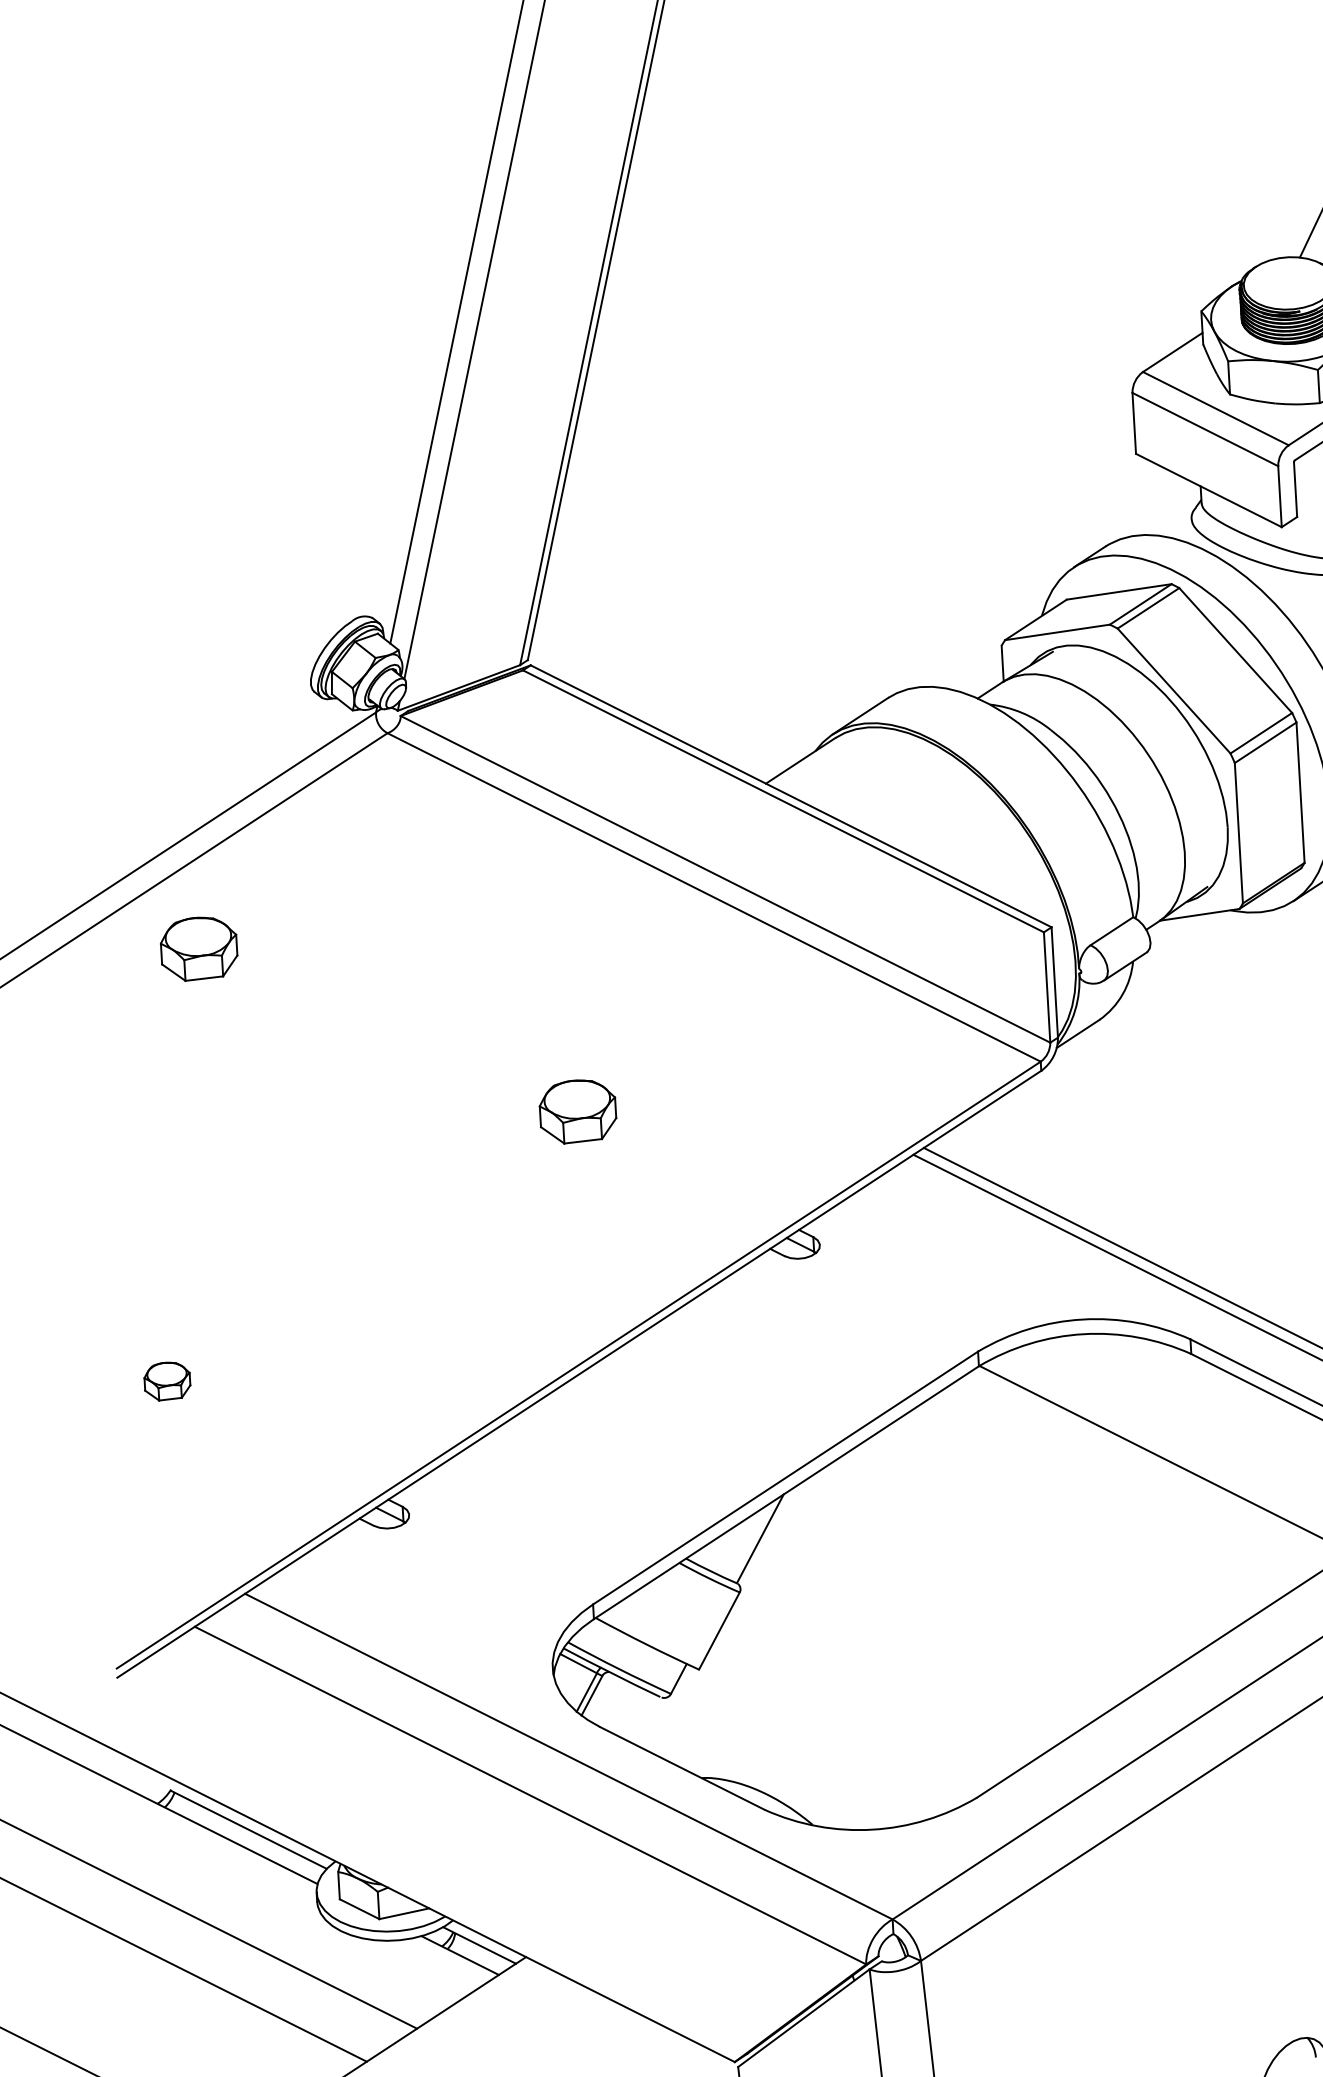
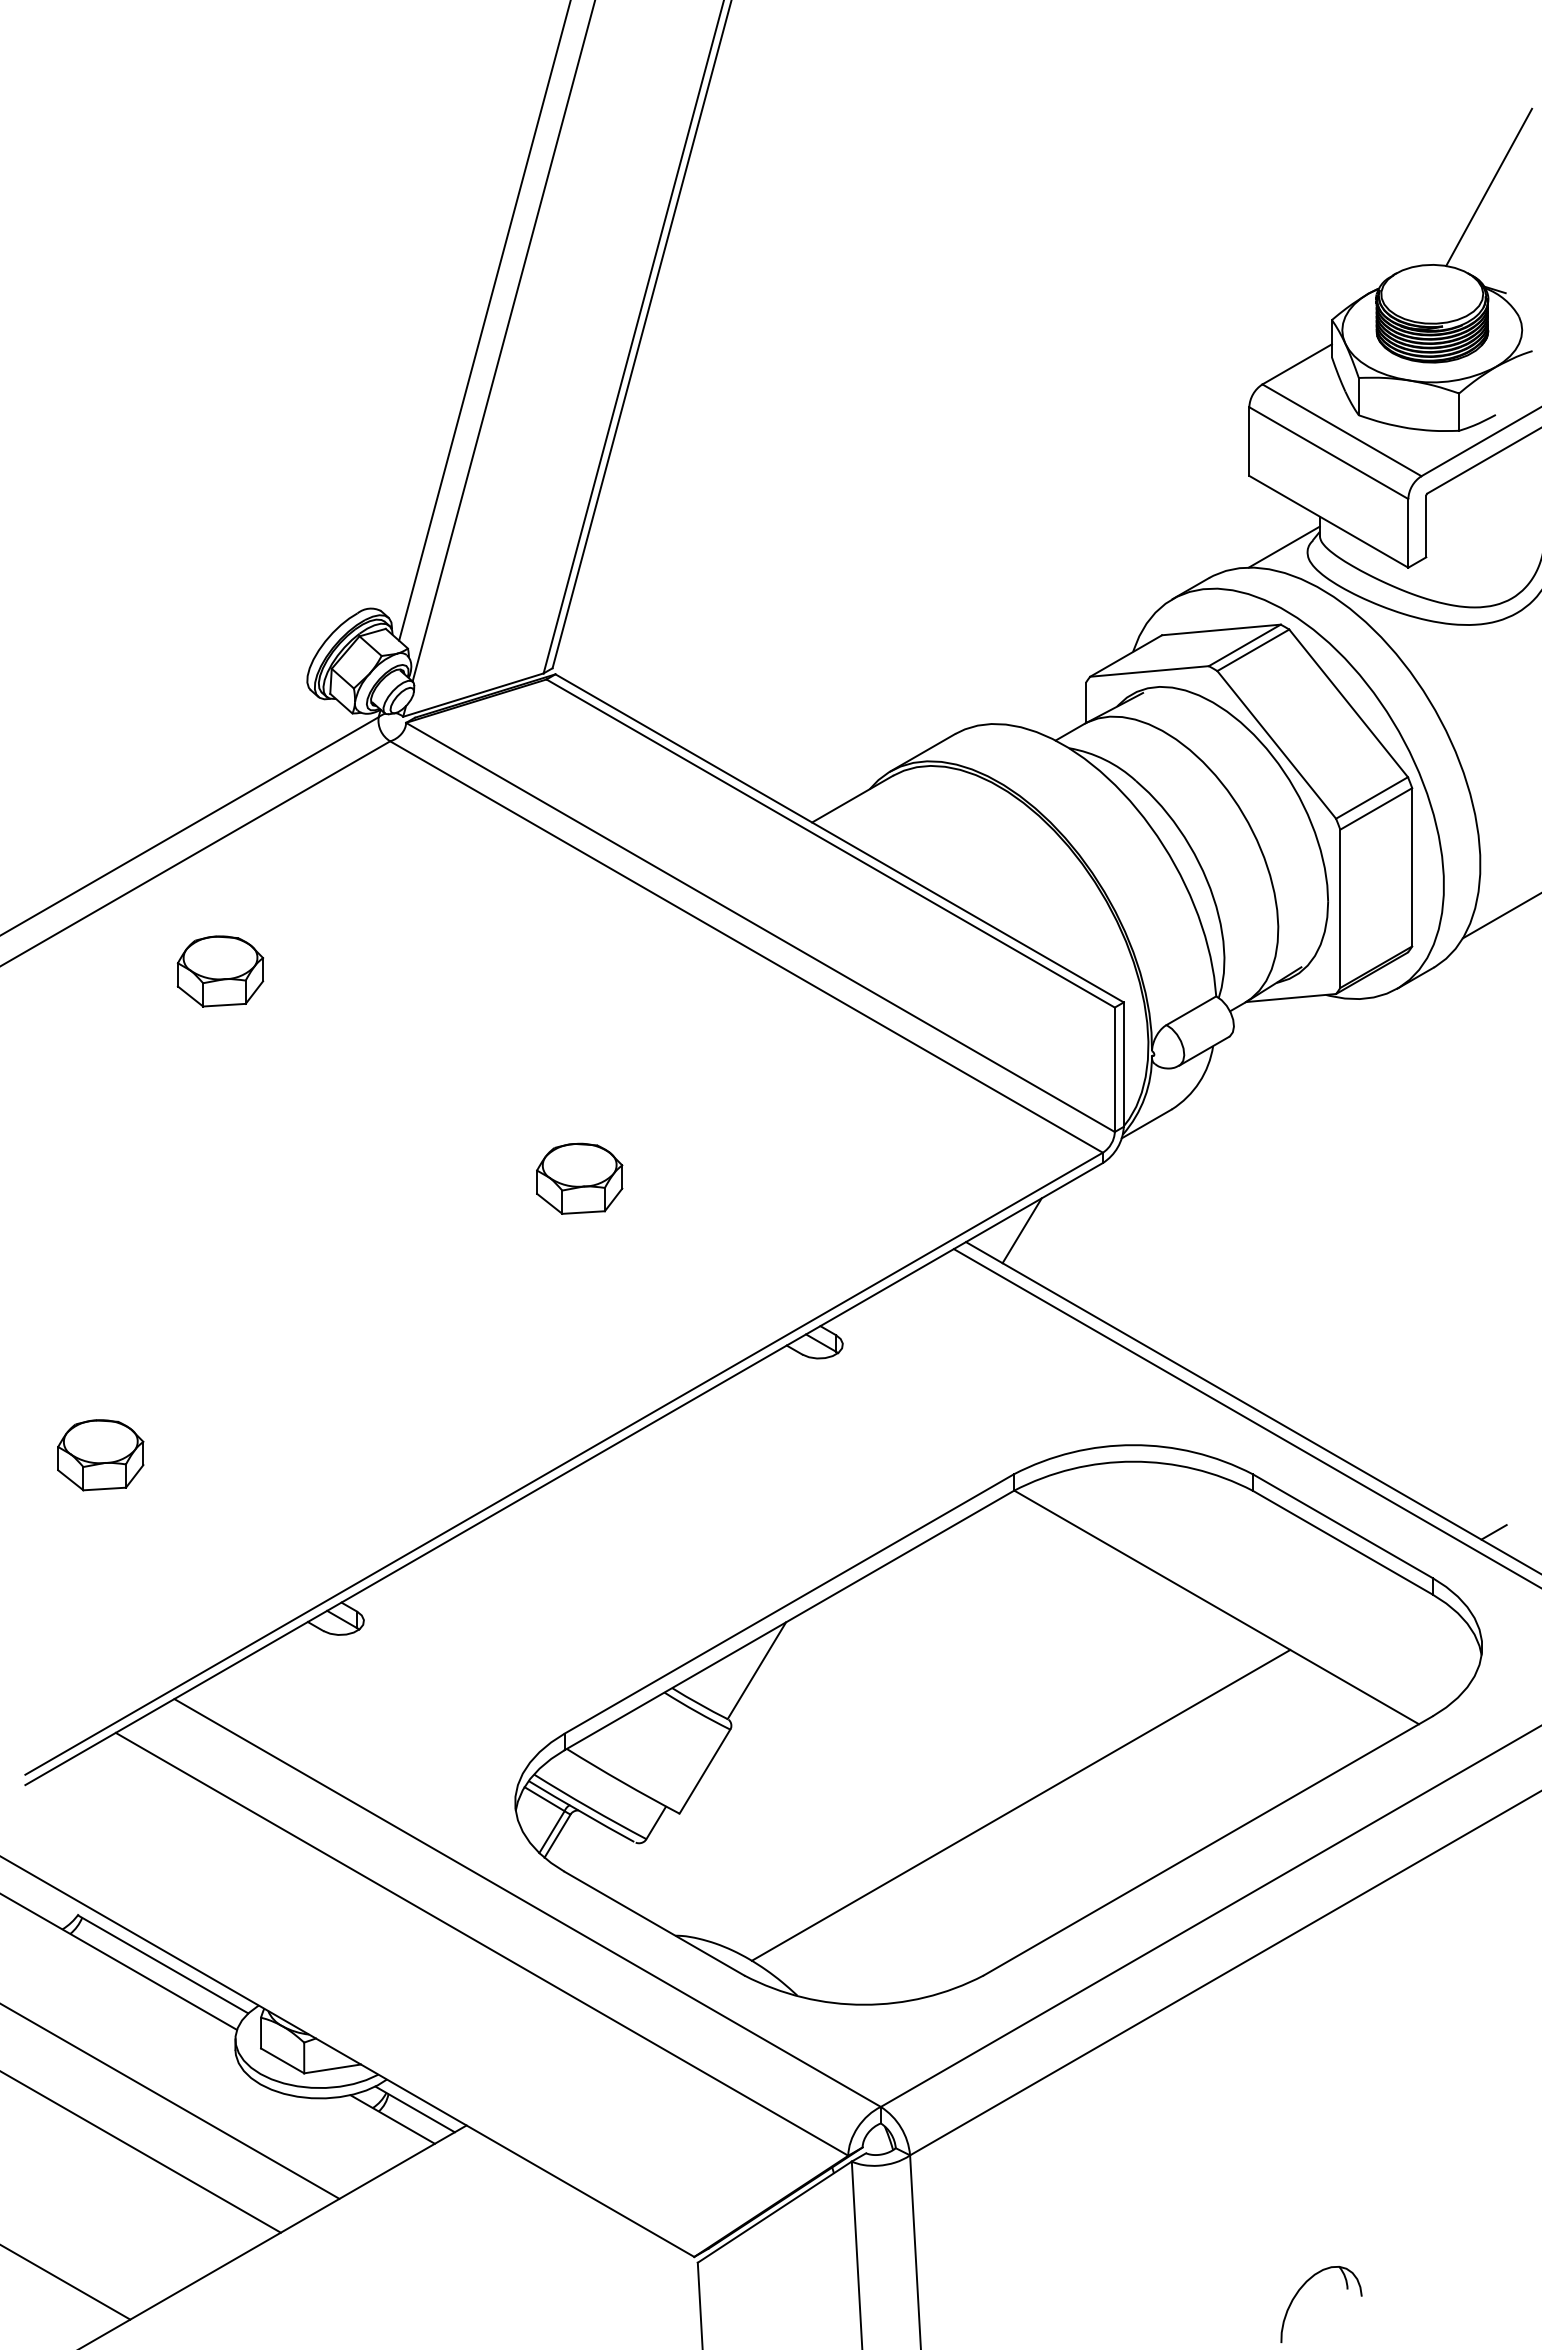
line: (1169, 514) -> (1283, 546), added
part: (199, 948) -> (220, 971), moved
line: (972, 1134) -> (1021, 1230), added
part: (167, 1381) -> (100, 1455), size x1.67
line: (1001, 1644) -> (1020, 1804), added

